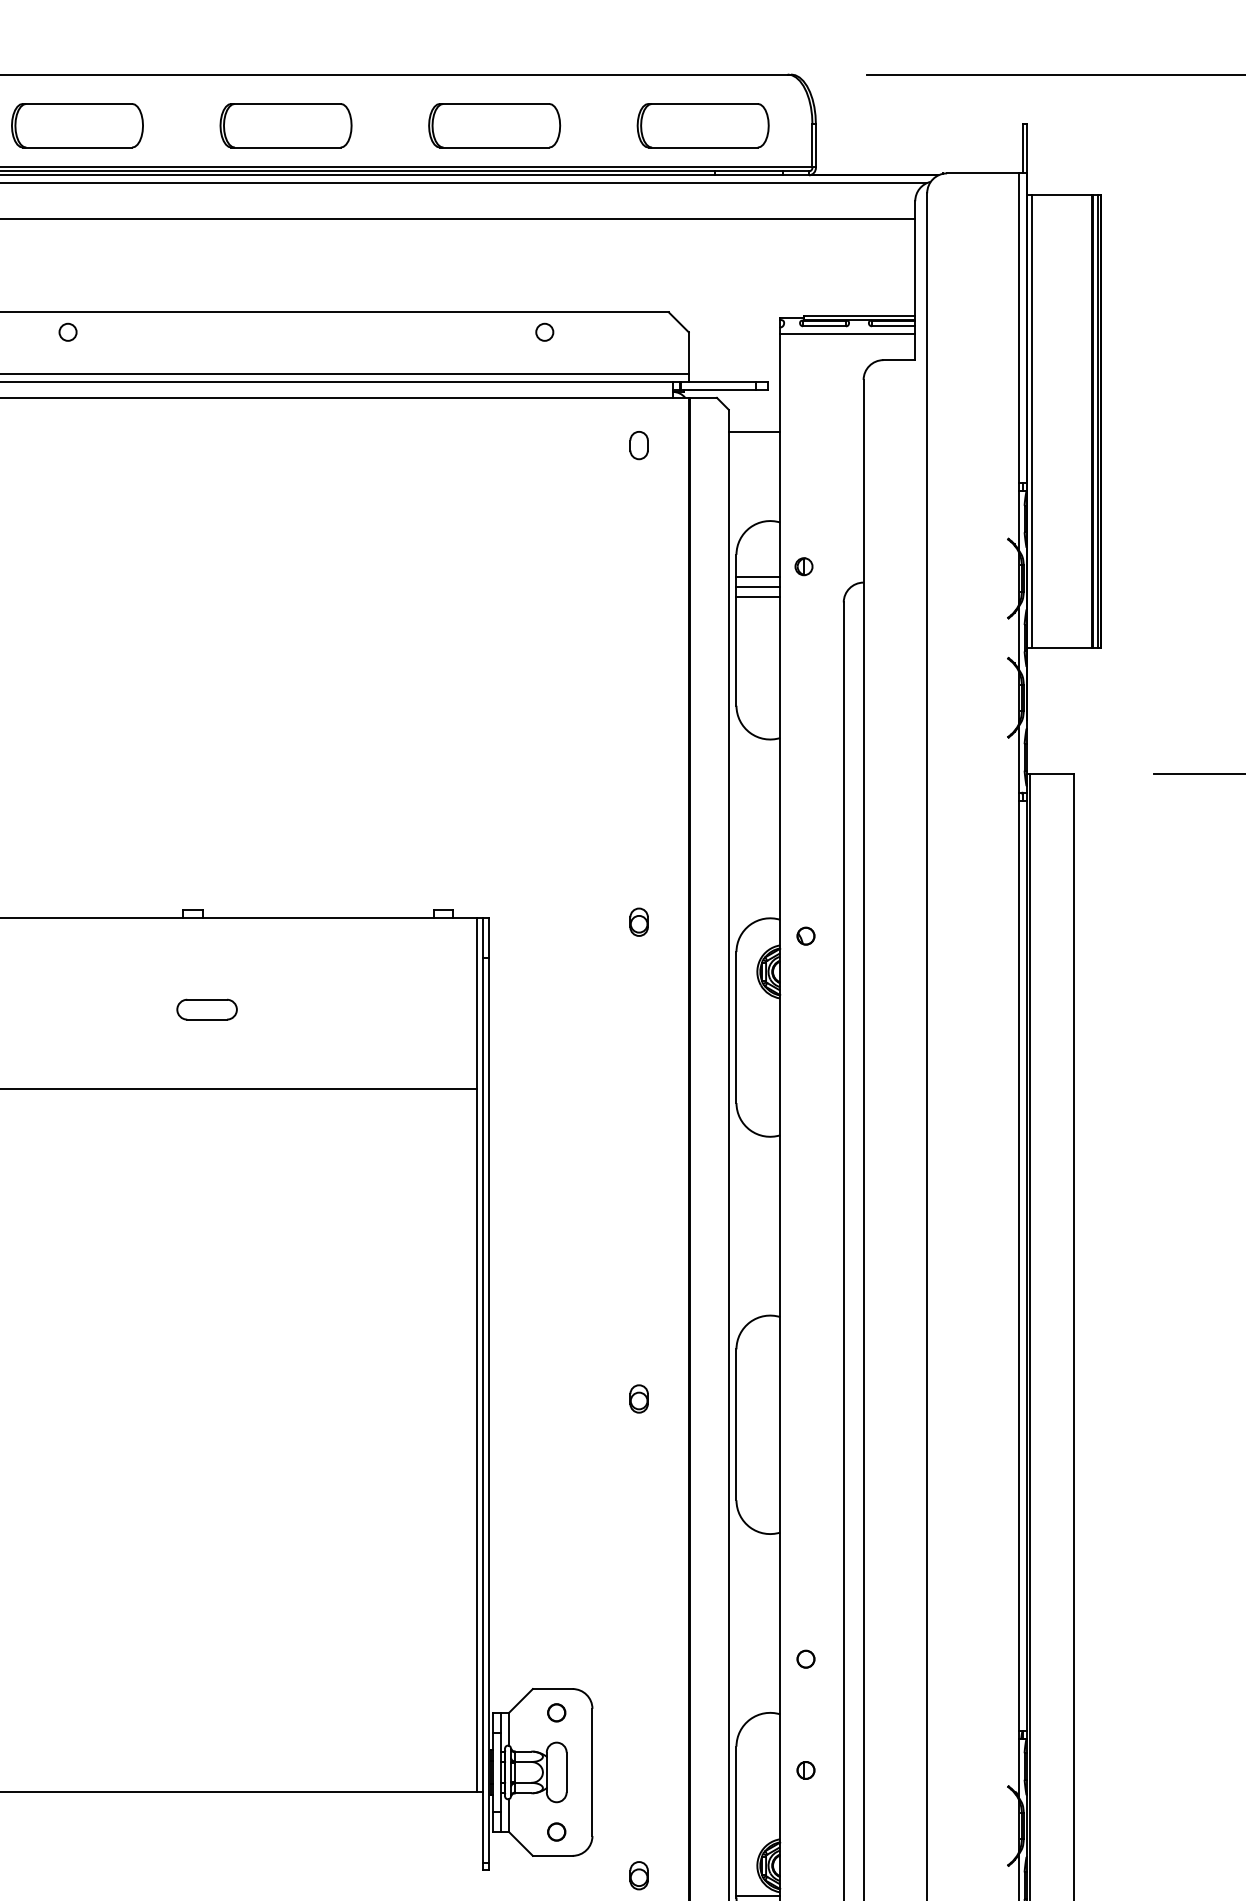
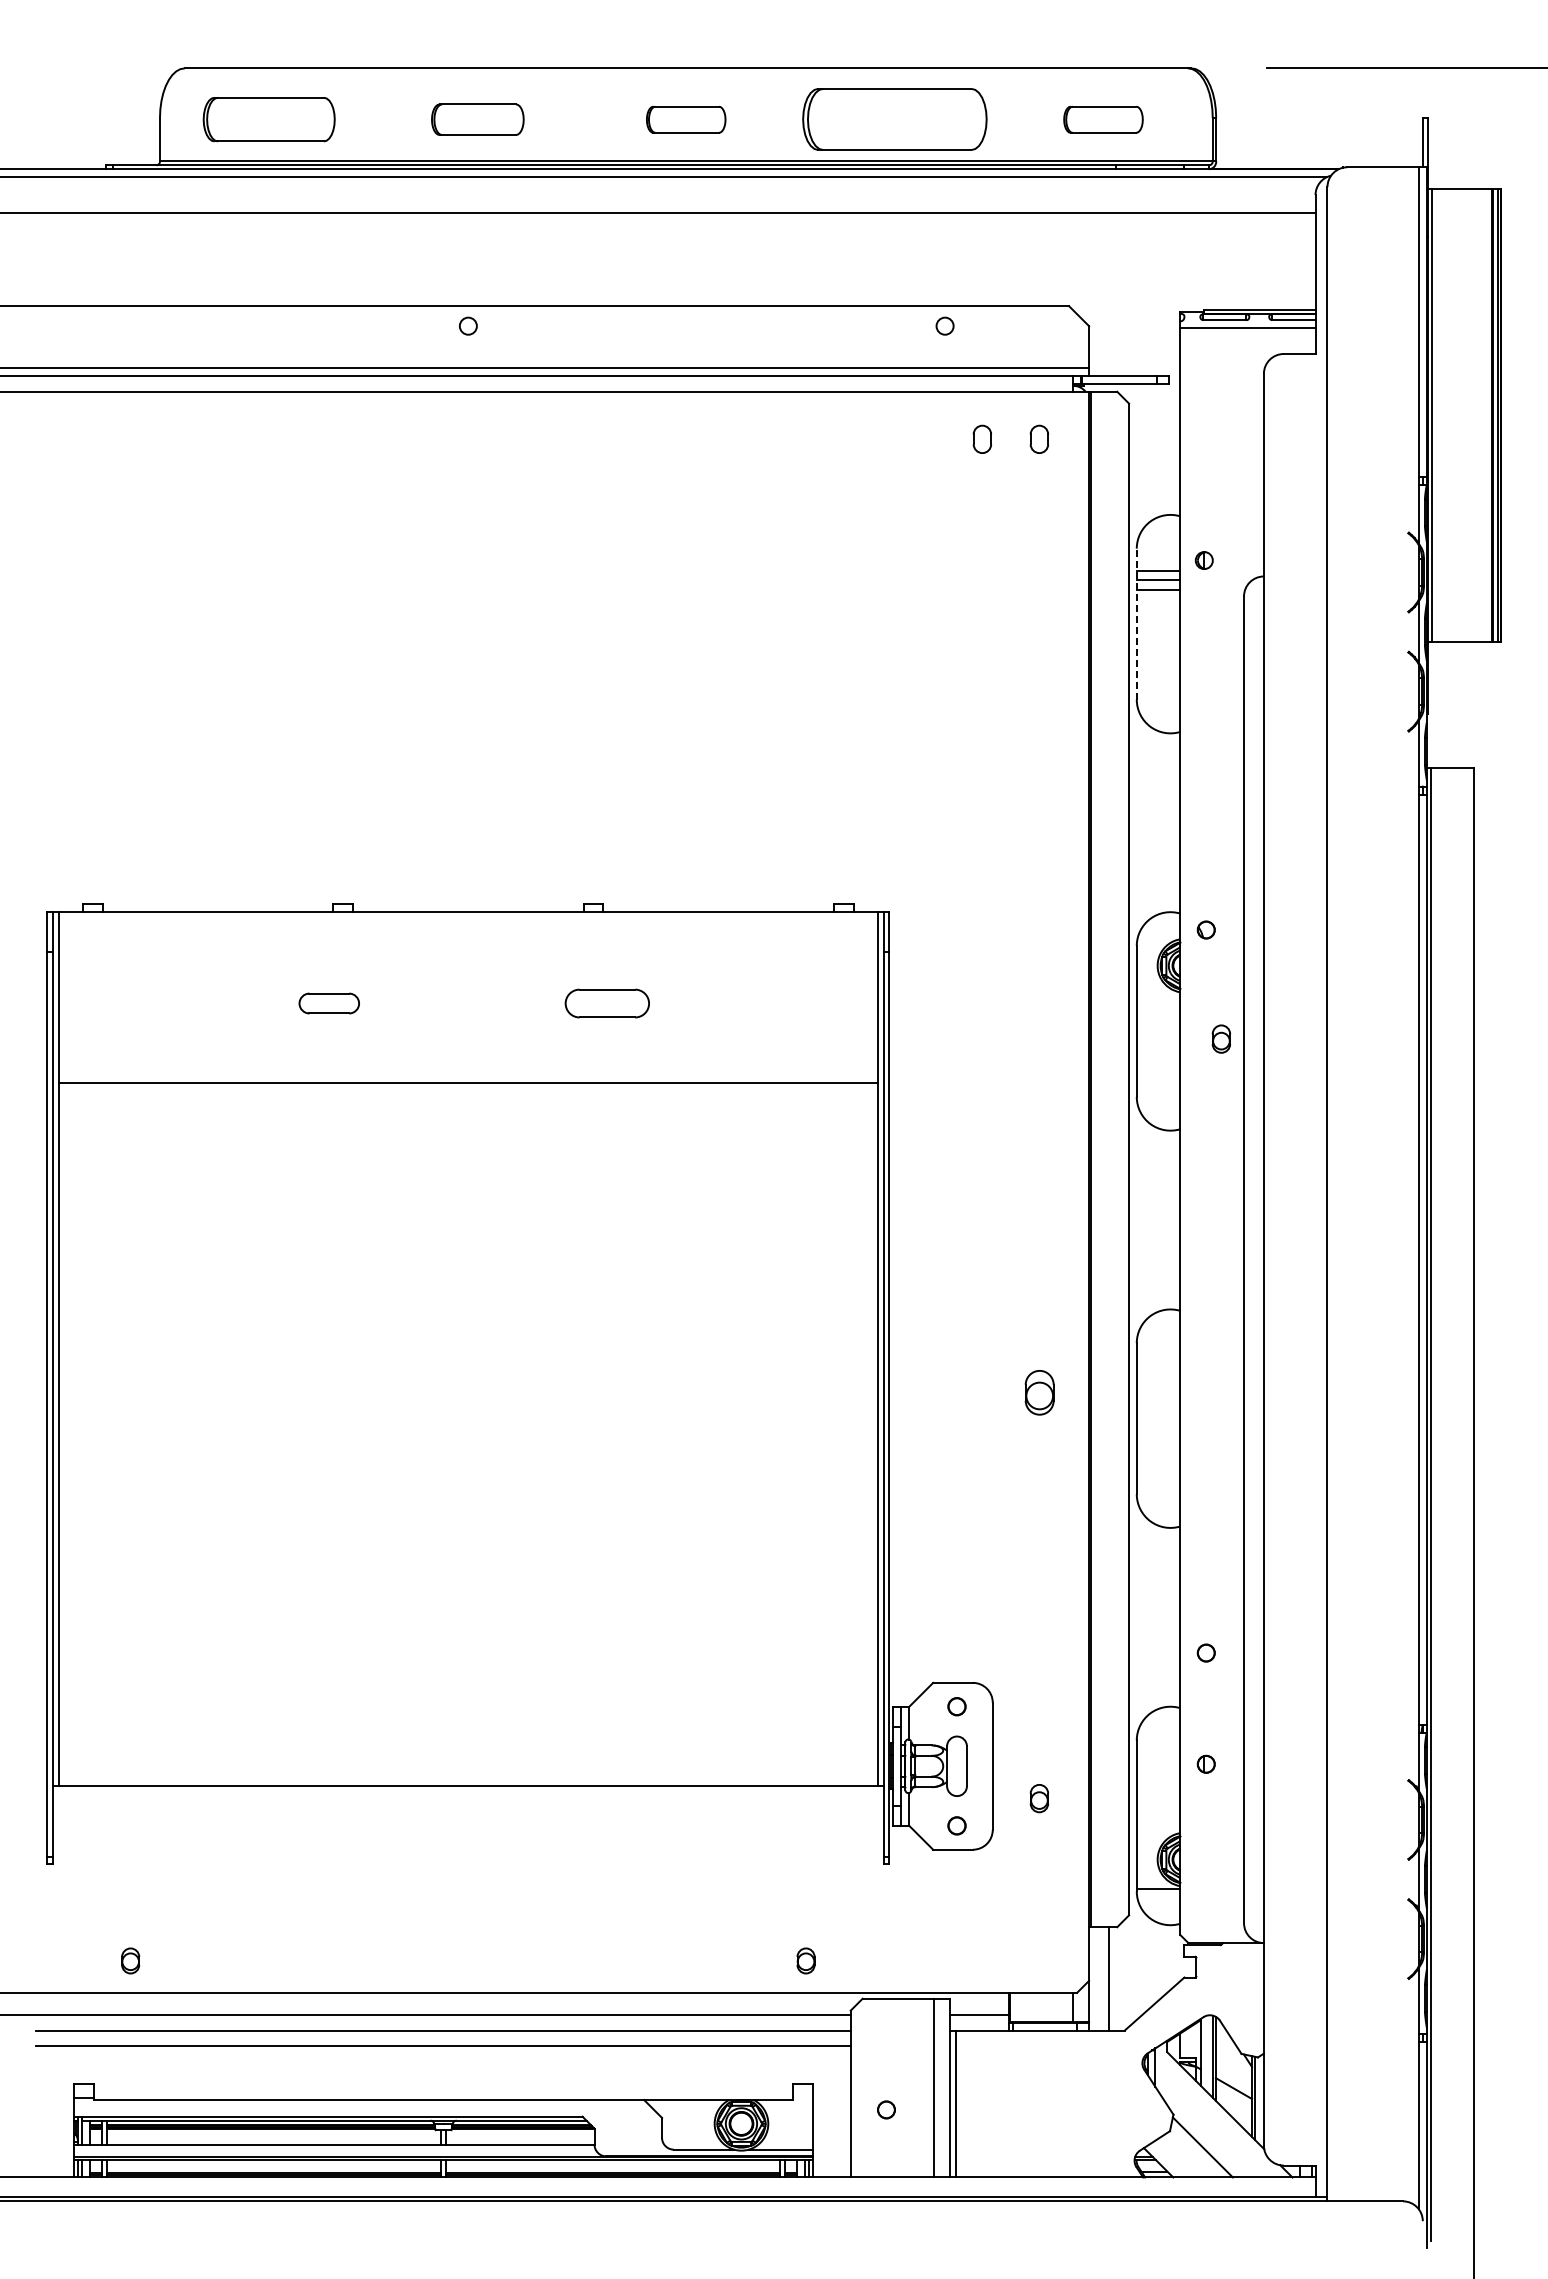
part: (77, 125) -> (477, 119), size x0.7
part: (285, 125) -> (685, 119), size x0.6
part: (494, 125) -> (894, 119), size x1.4
part: (703, 125) -> (1103, 119), size x0.6
line: (754, 431) -> (1154, 425), removed
part: (581, 444) -> (981, 438), added
line: (736, 629) -> (1136, 623), solid -> dashed
part: (638, 921) -> (1220, 1038), moved
part: (207, 1009) -> (607, 1003), size x1.4
part: (638, 1398) -> (1038, 1392), size x1.6
part: (638, 1875) -> (1038, 1798), moved

